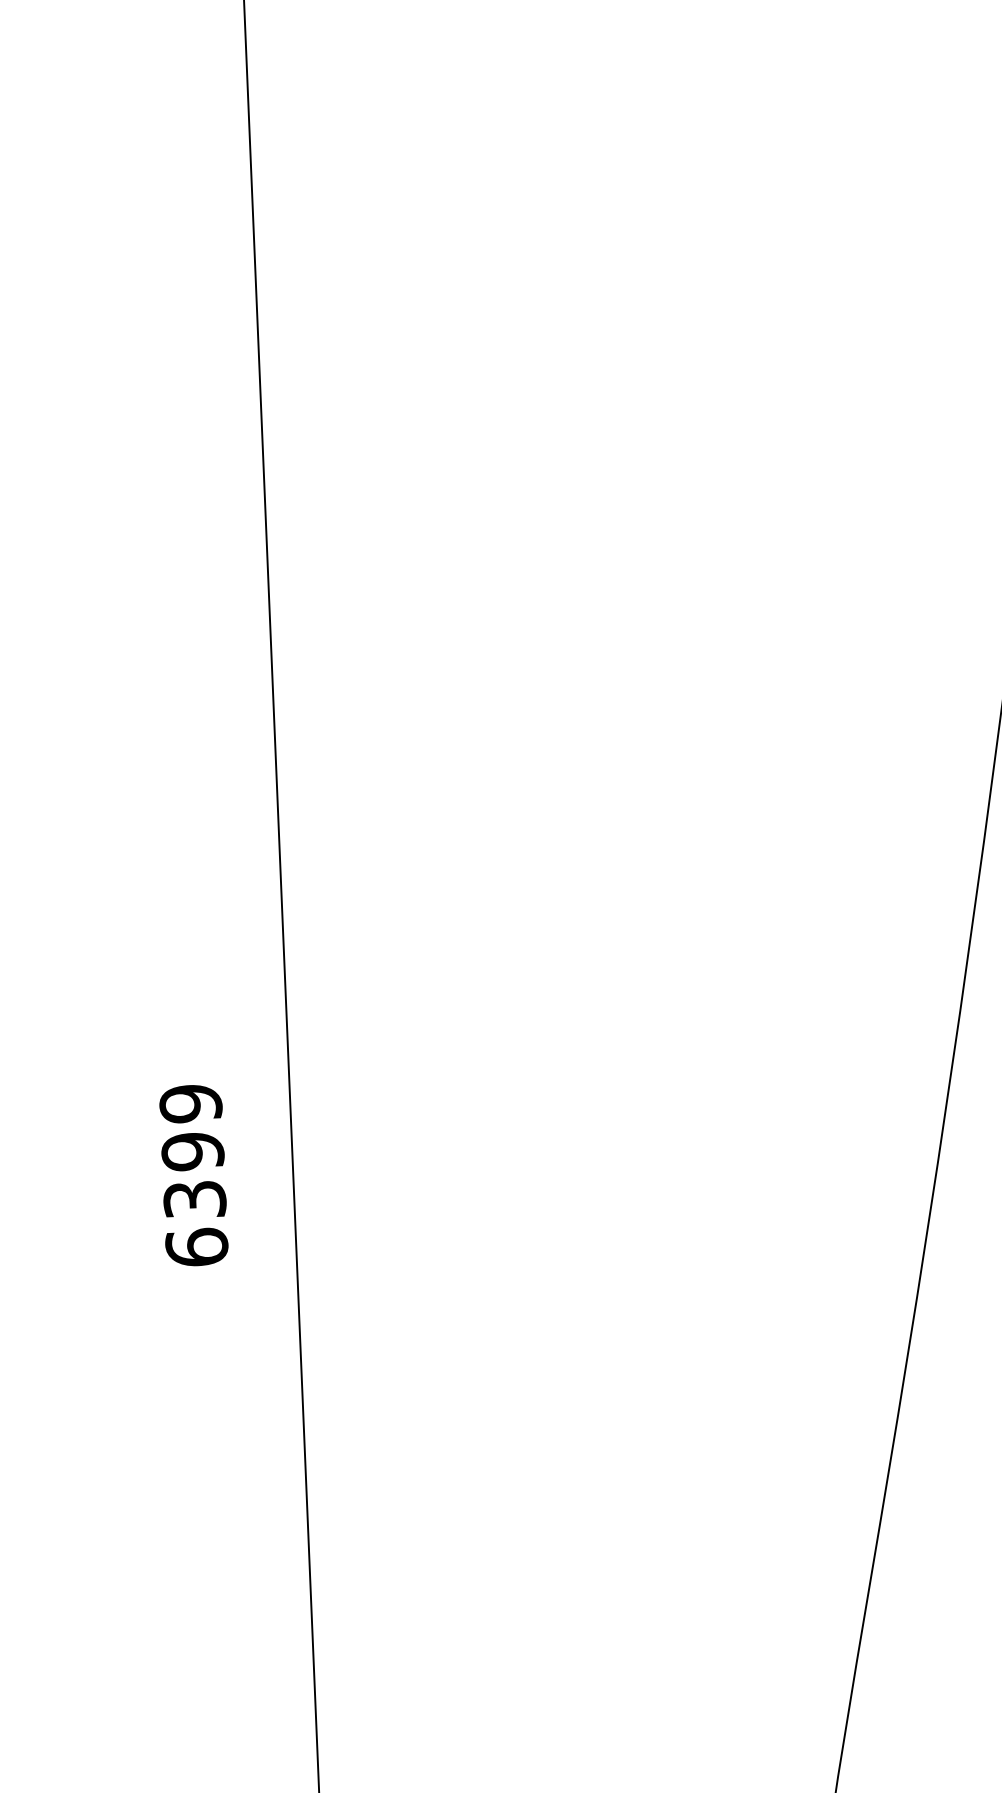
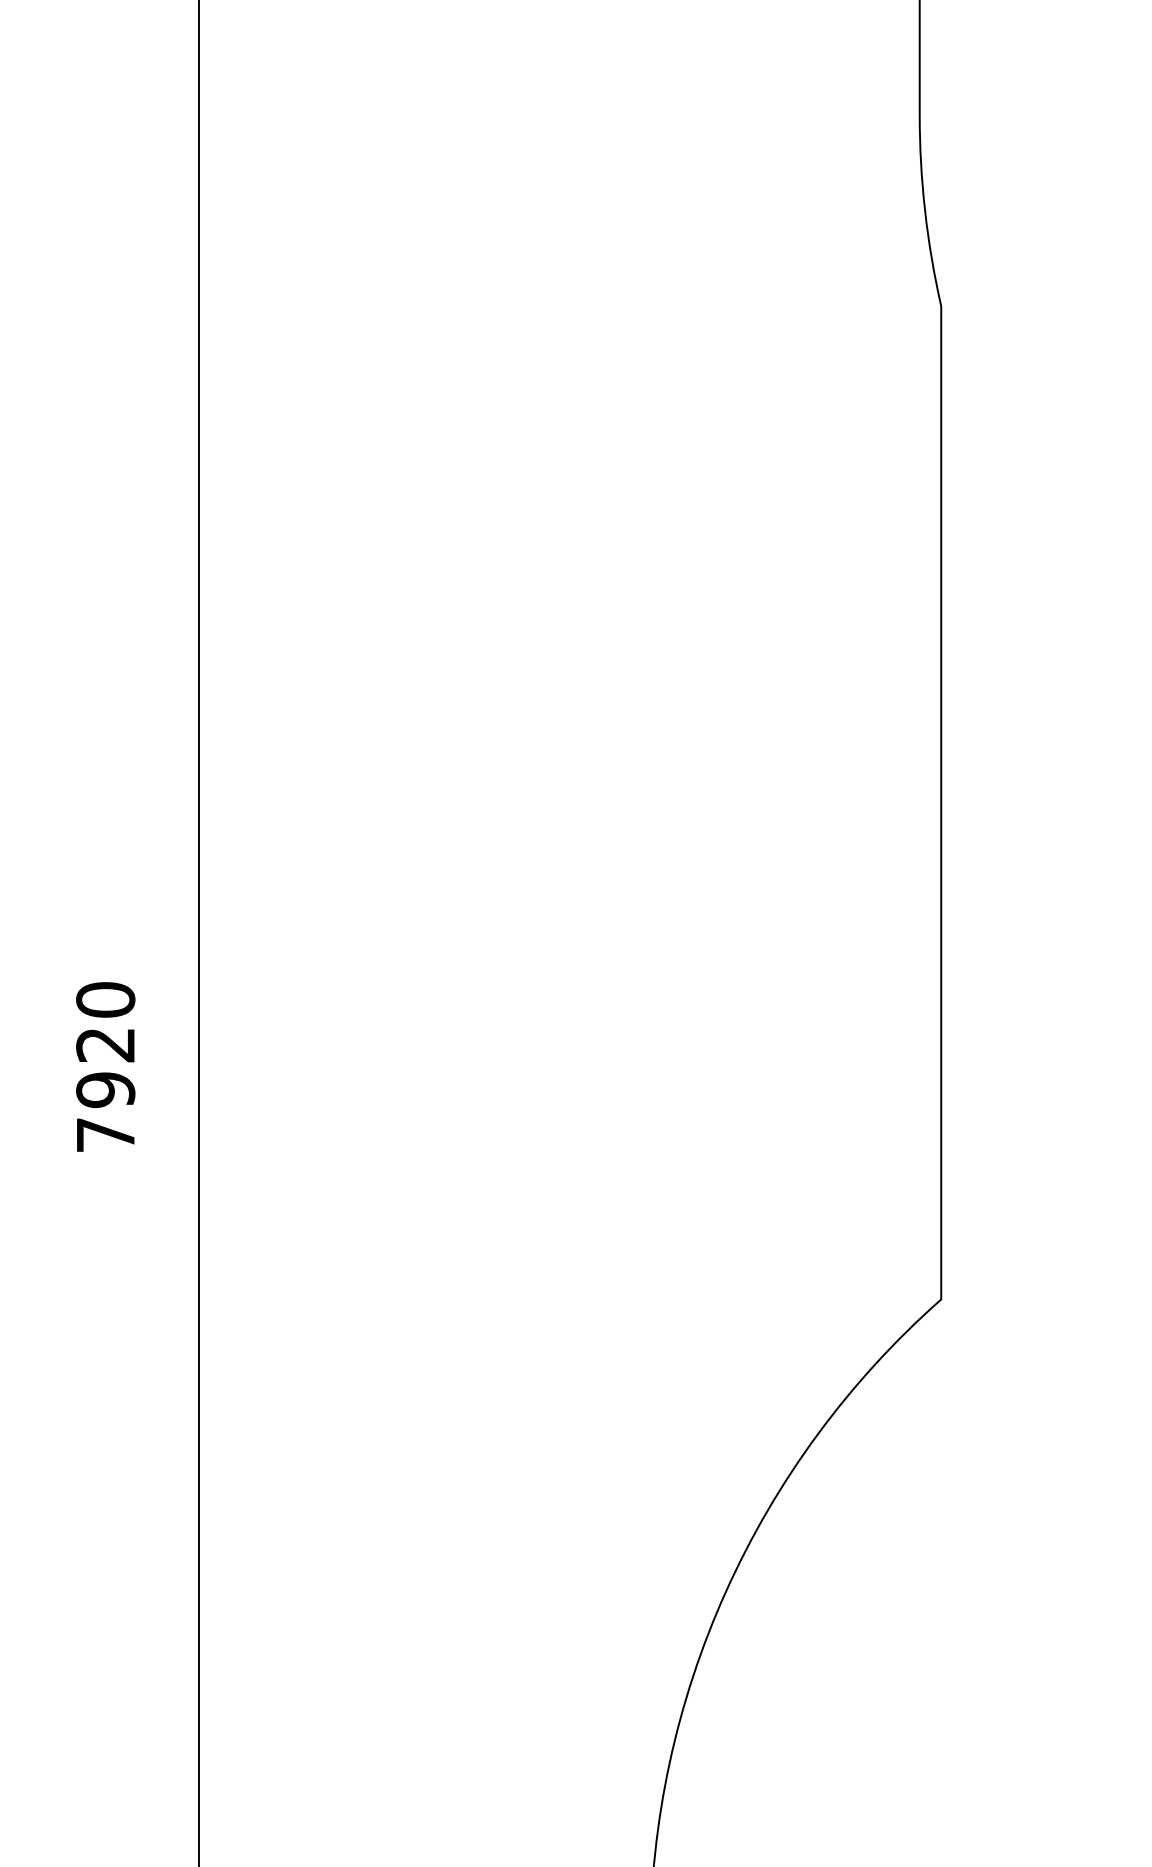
text: (193, 1175) -> (105, 1067), 6399 -> 7920

